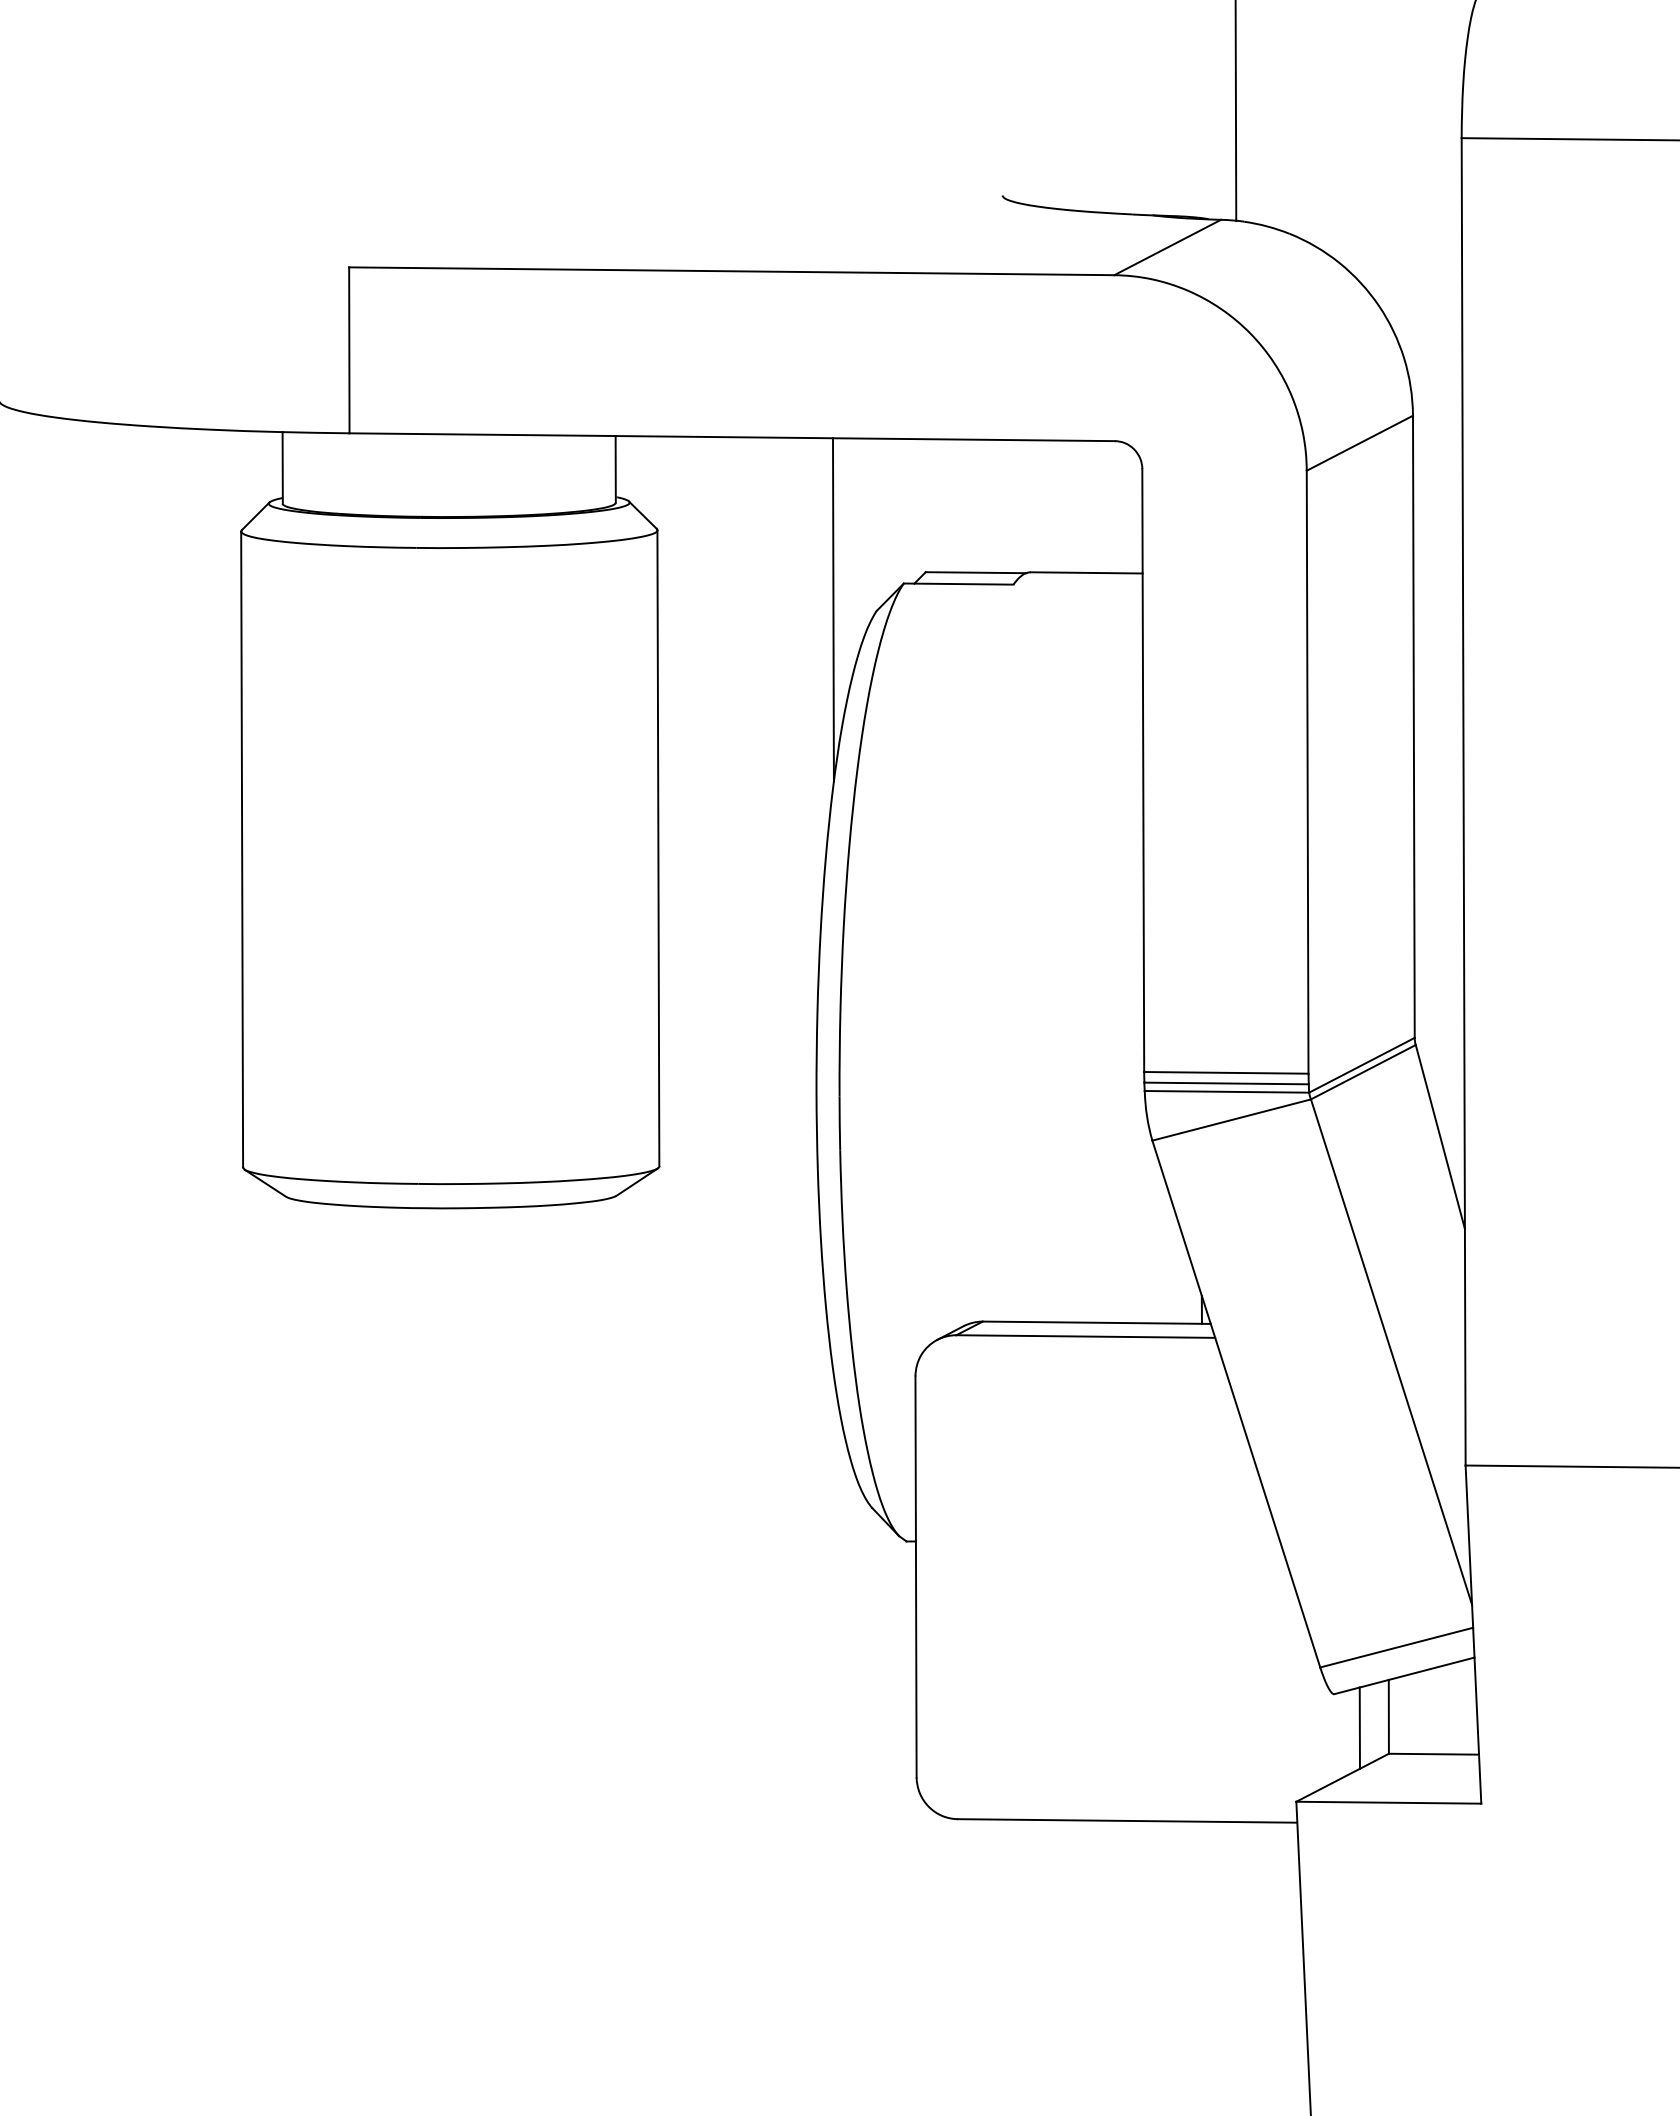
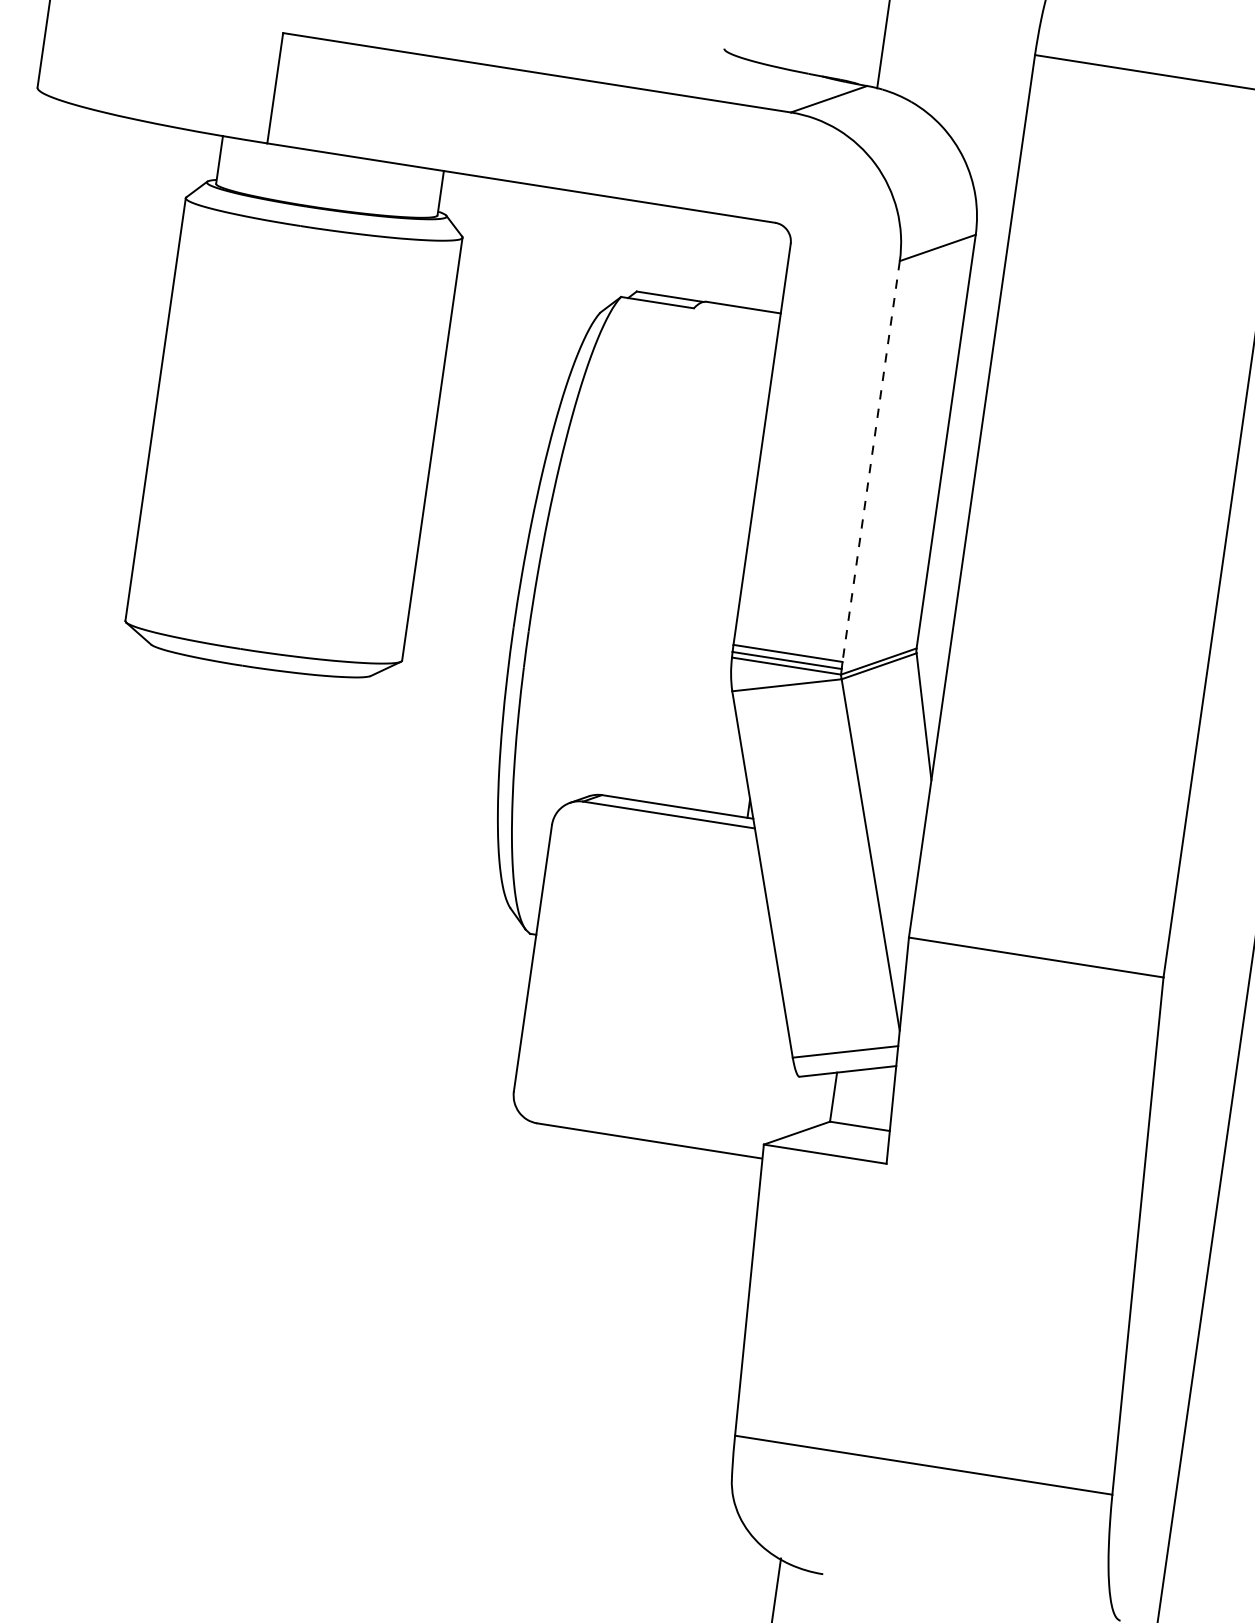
line: (832, 609) -> (571, 307), removed
line: (1308, 773) -> (871, 462), solid -> dashed
line: (1360, 1727) -> (813, 1101), removed

